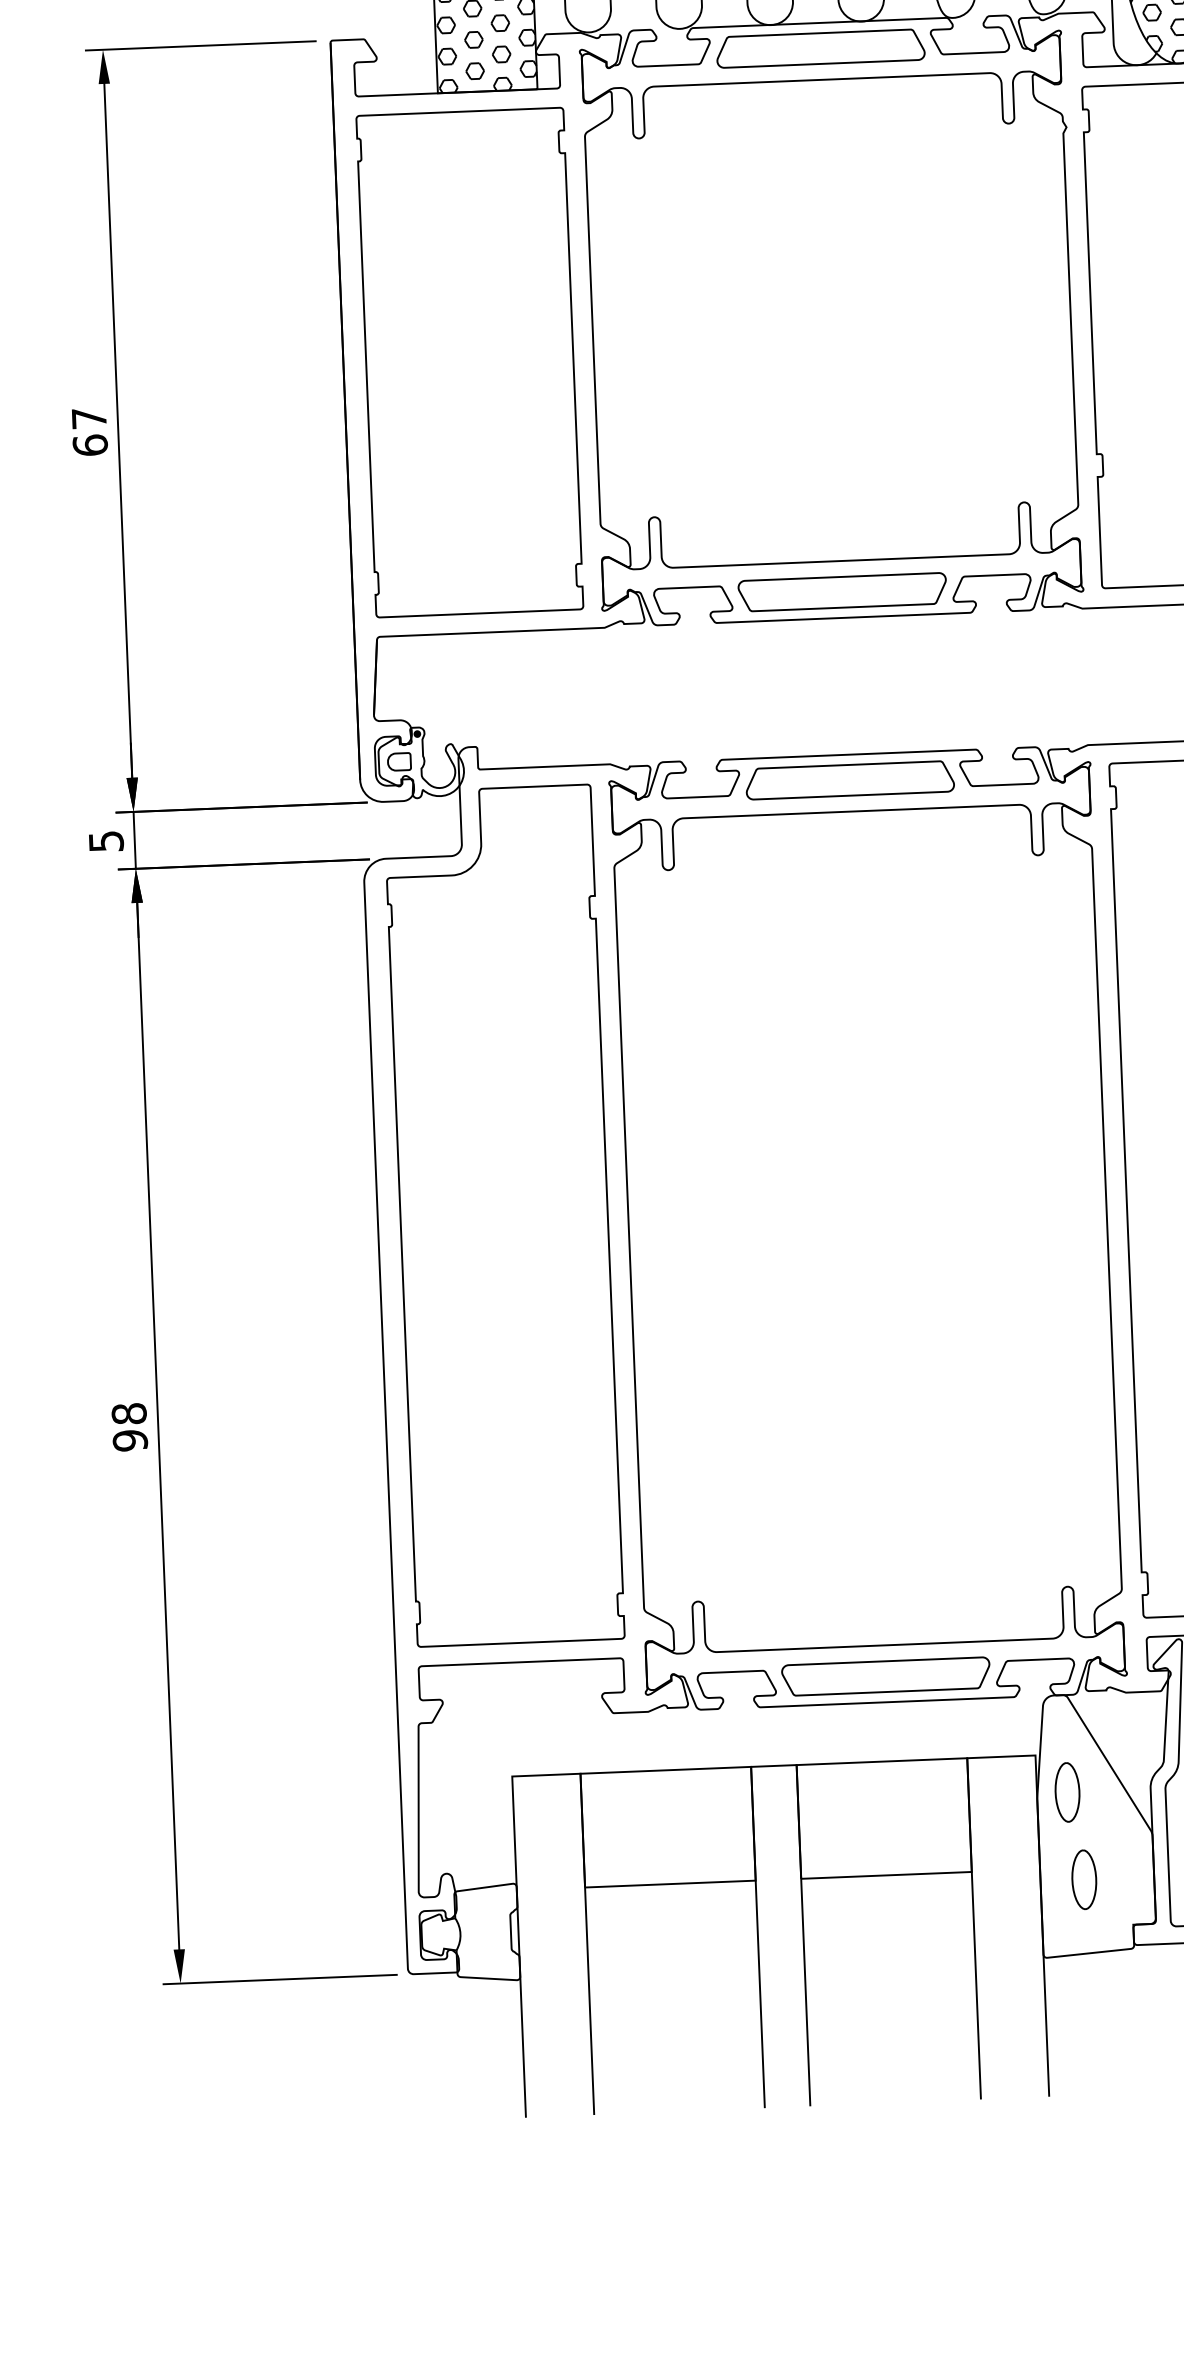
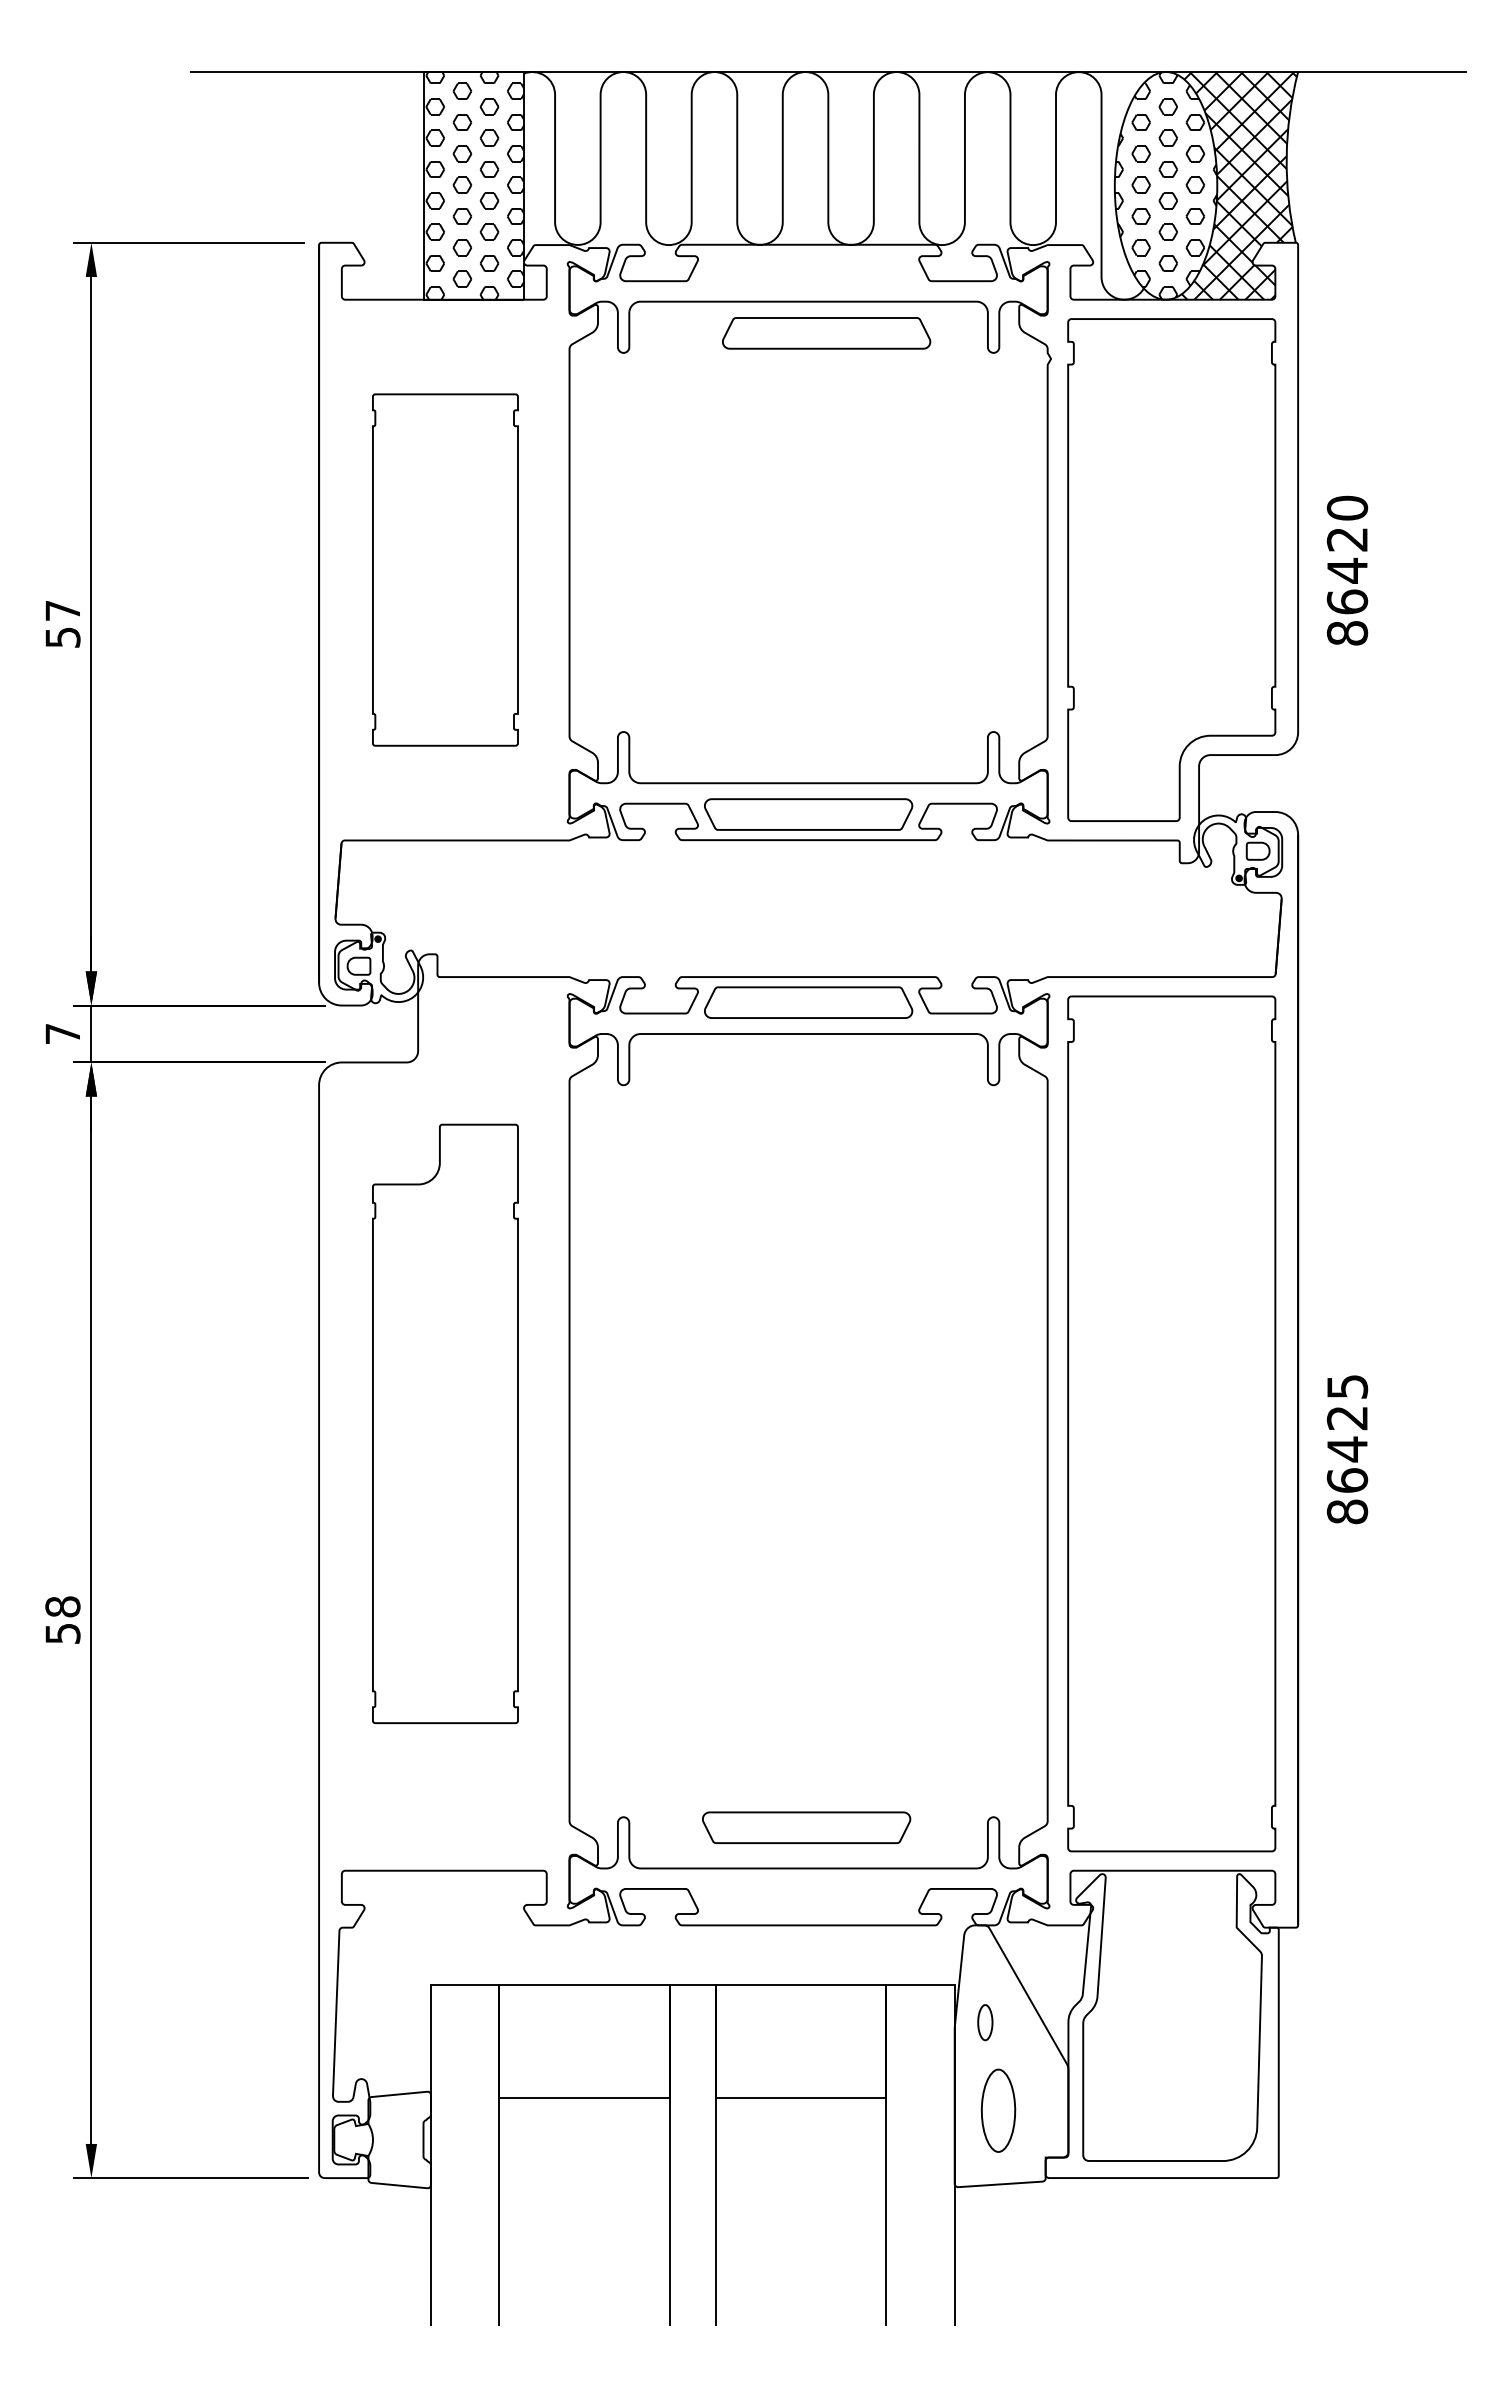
curve: (821, 62) -> (826, 347), moved
part: (469, 362) -> (445, 569), size x0.7
text: (89, 444) -> (62, 636), 67 -> 57
text: (105, 842) -> (62, 1034), 5 -> 7
part: (504, 1215) -> (445, 1423), size x0.7
text: (129, 1440) -> (62, 1633), 98 -> 58
curve: (885, 1662) -> (806, 1813), moved
part: (1067, 1792) -> (985, 2022), size x0.6
part: (1084, 1879) -> (998, 2110), size x1.4

